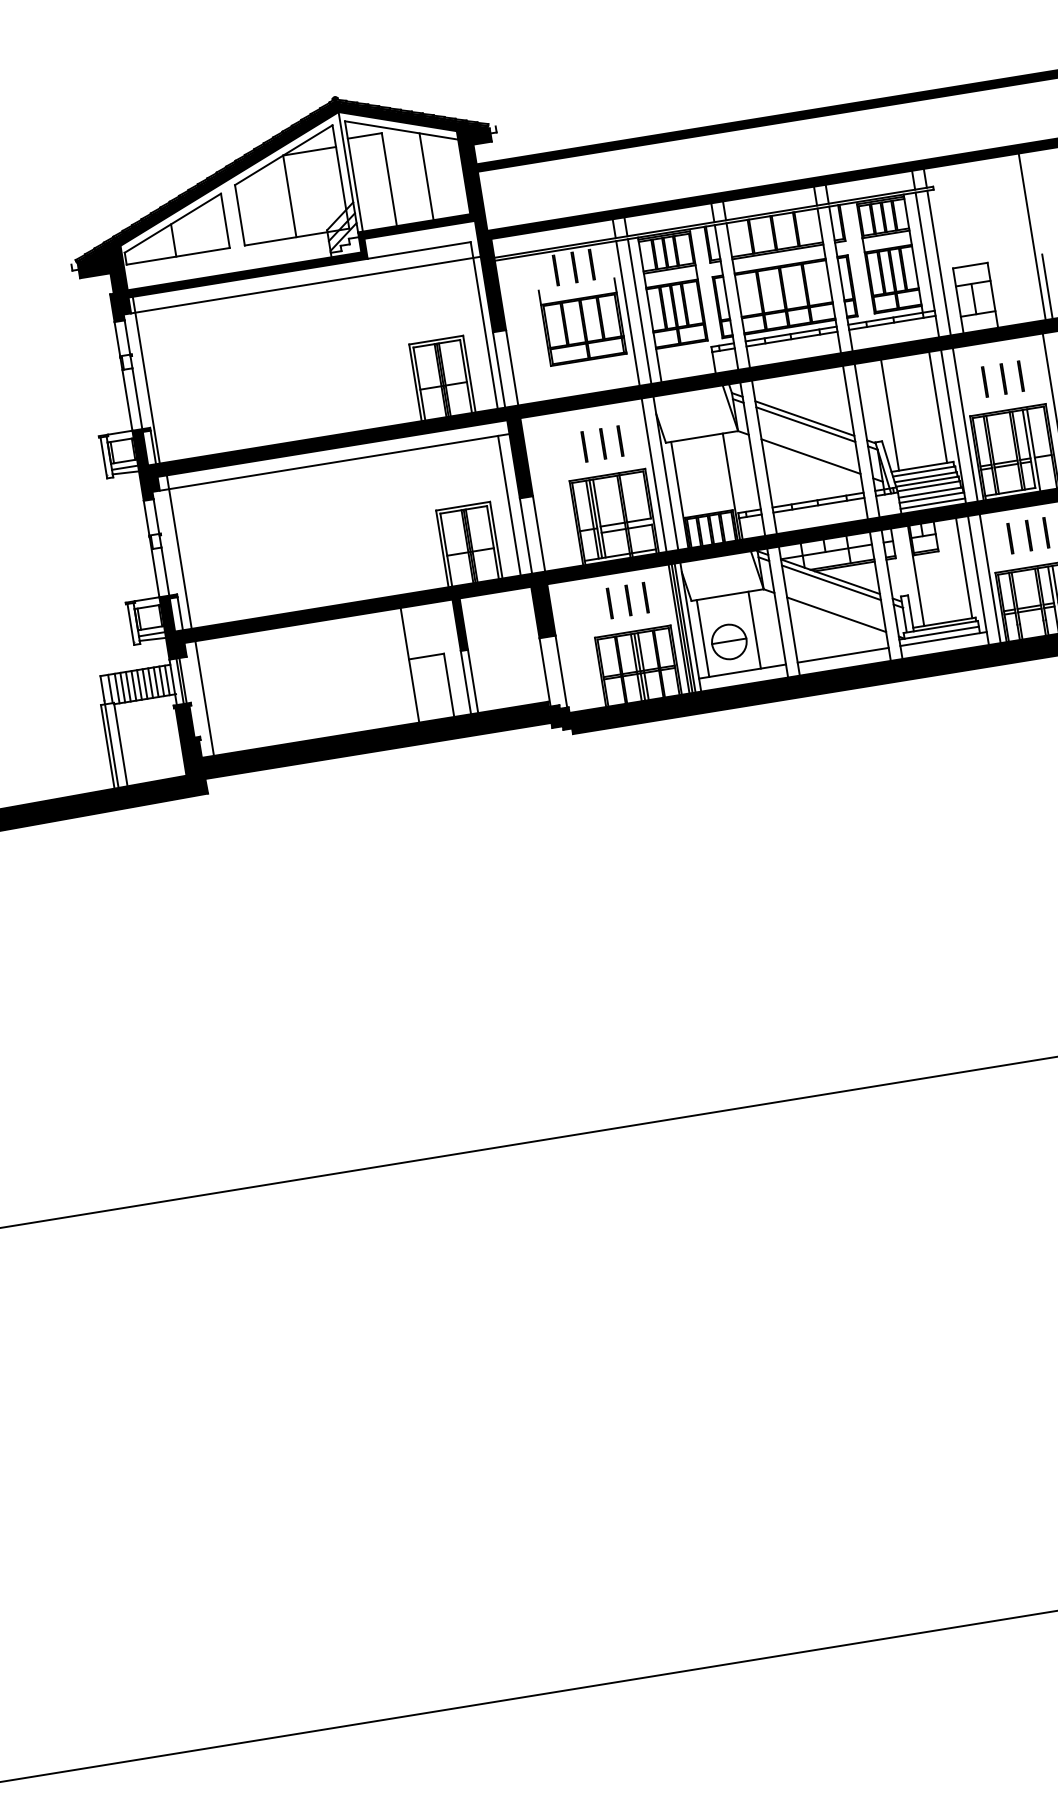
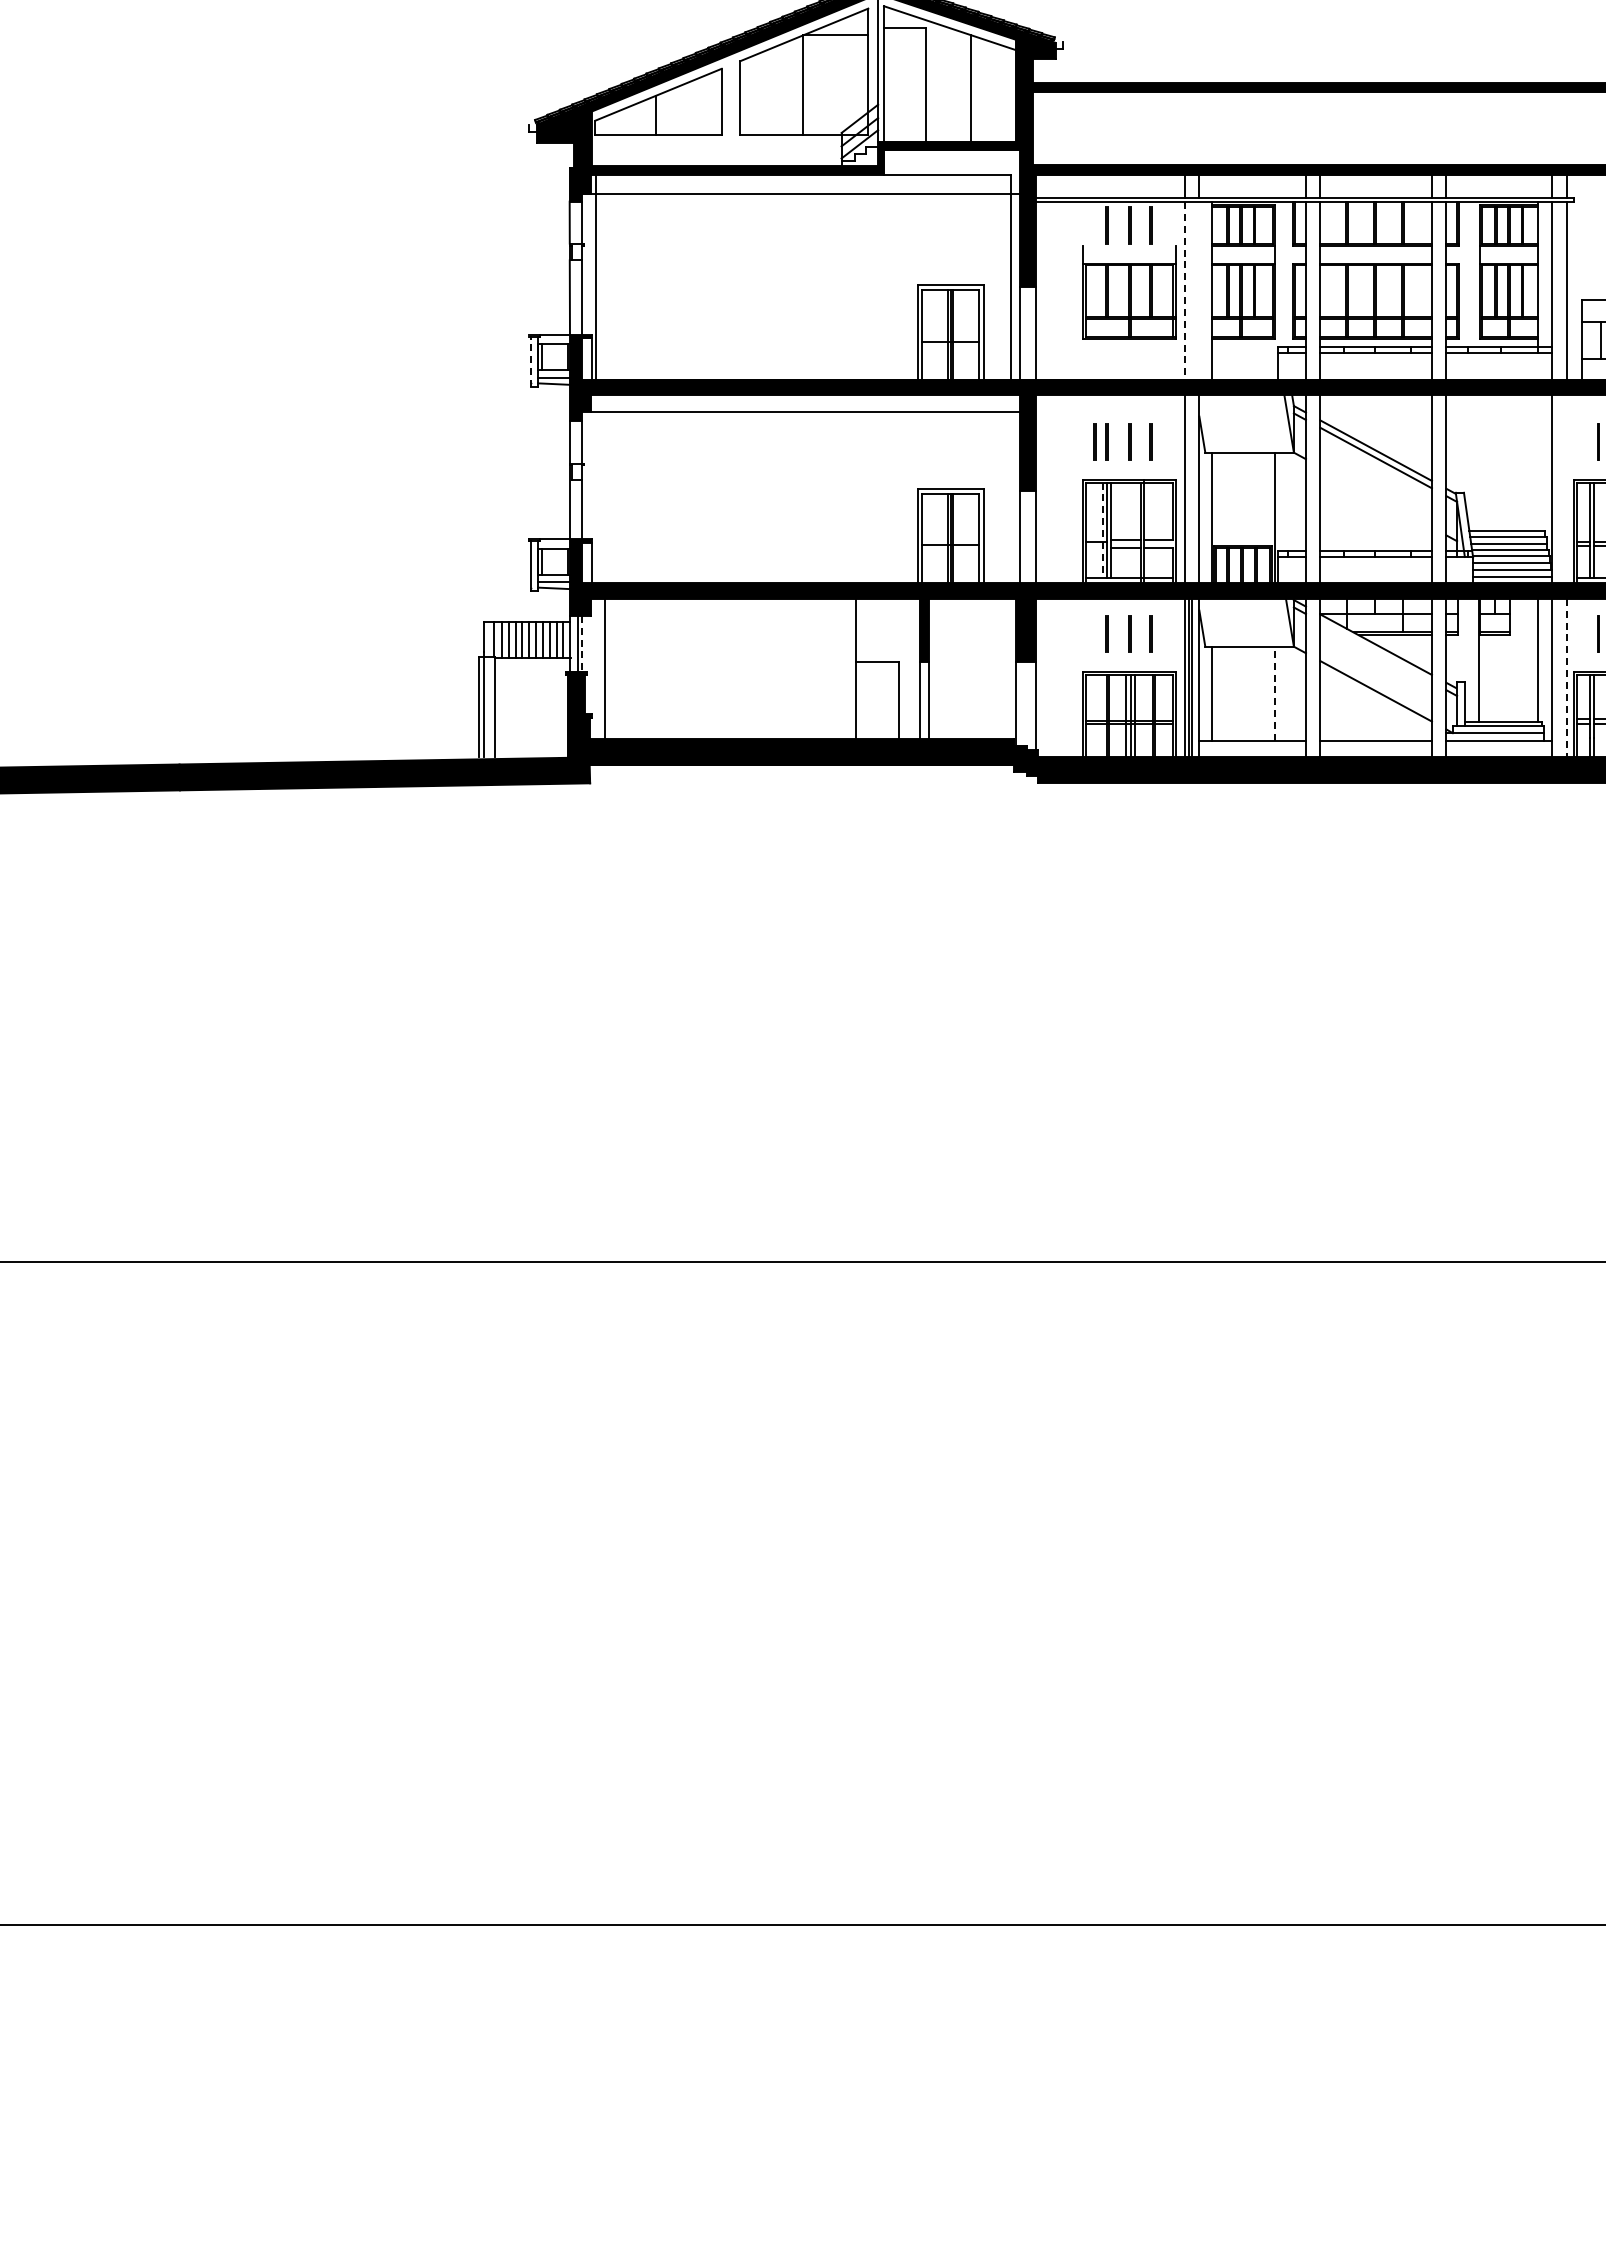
line: (639, 311) -> (1199, 290), removed
line: (628, 313) -> (1185, 290), solid -> dashed
line: (938, 407) -> (1537, 463), removed
line: (890, 415) -> (1478, 463), removed
line: (965, 425) -> (1566, 489), removed
line: (574, 448) -> (1094, 441), added
line: (810, 456) -> (1375, 497), removed
line: (103, 457) -> (530, 361), solid -> dashed
line: (509, 505) -> (1006, 497), removed
line: (592, 519) -> (1102, 530), solid -> dashed
line: (179, 552) -> (602, 489), removed
line: (990, 579) -> (1566, 678), solid -> dashed
line: (830, 582) -> (1375, 651), removed
line: (754, 629) -> (1275, 693), solid -> dashed
part: (729, 641) -> (1242, 702), removed
line: (183, 680) -> (582, 643), solid -> dashed

